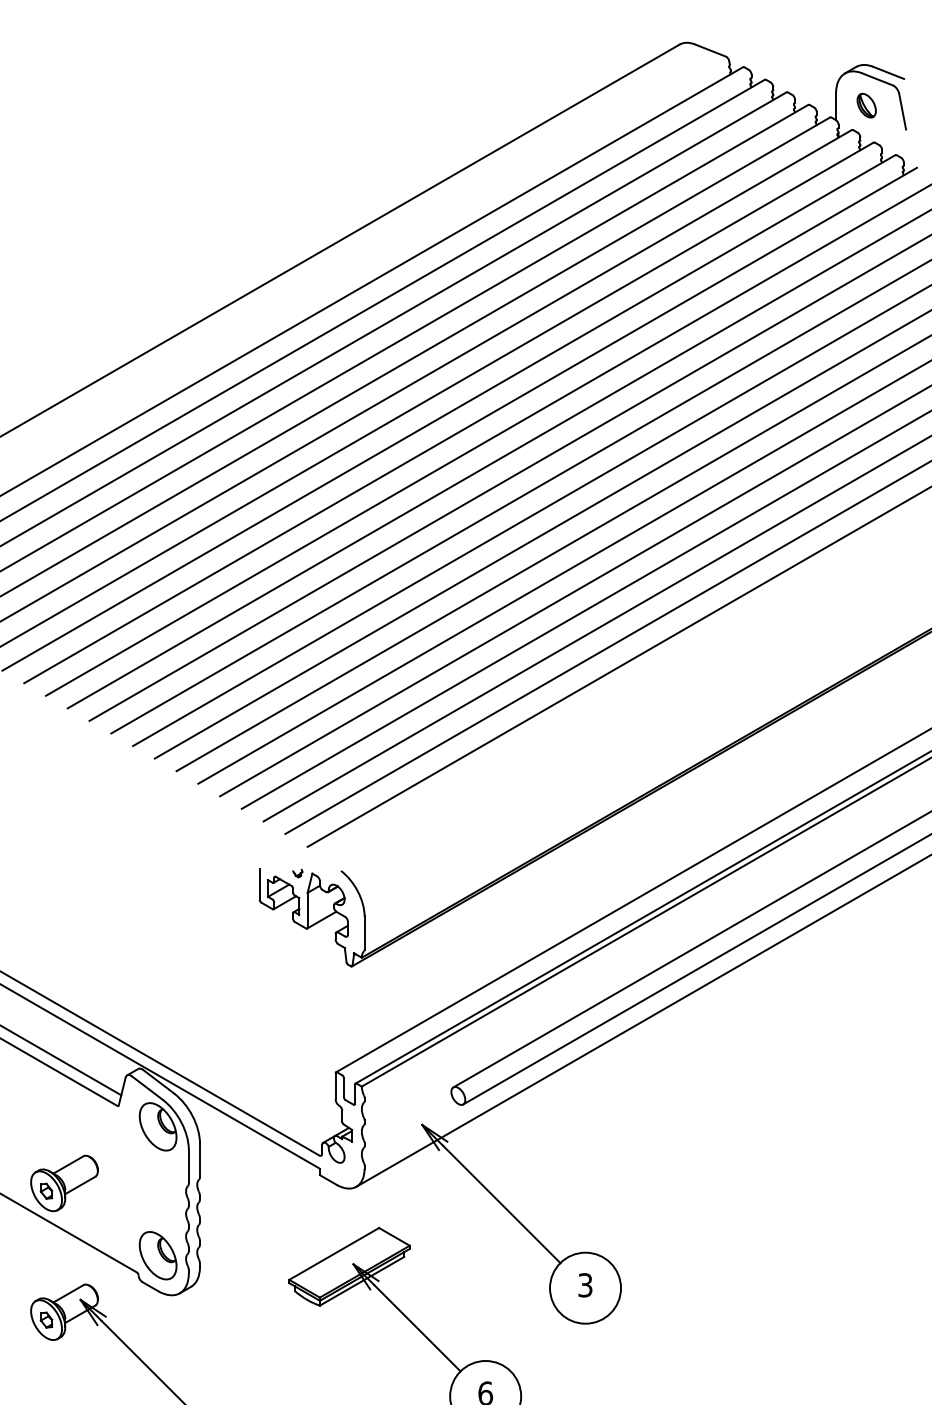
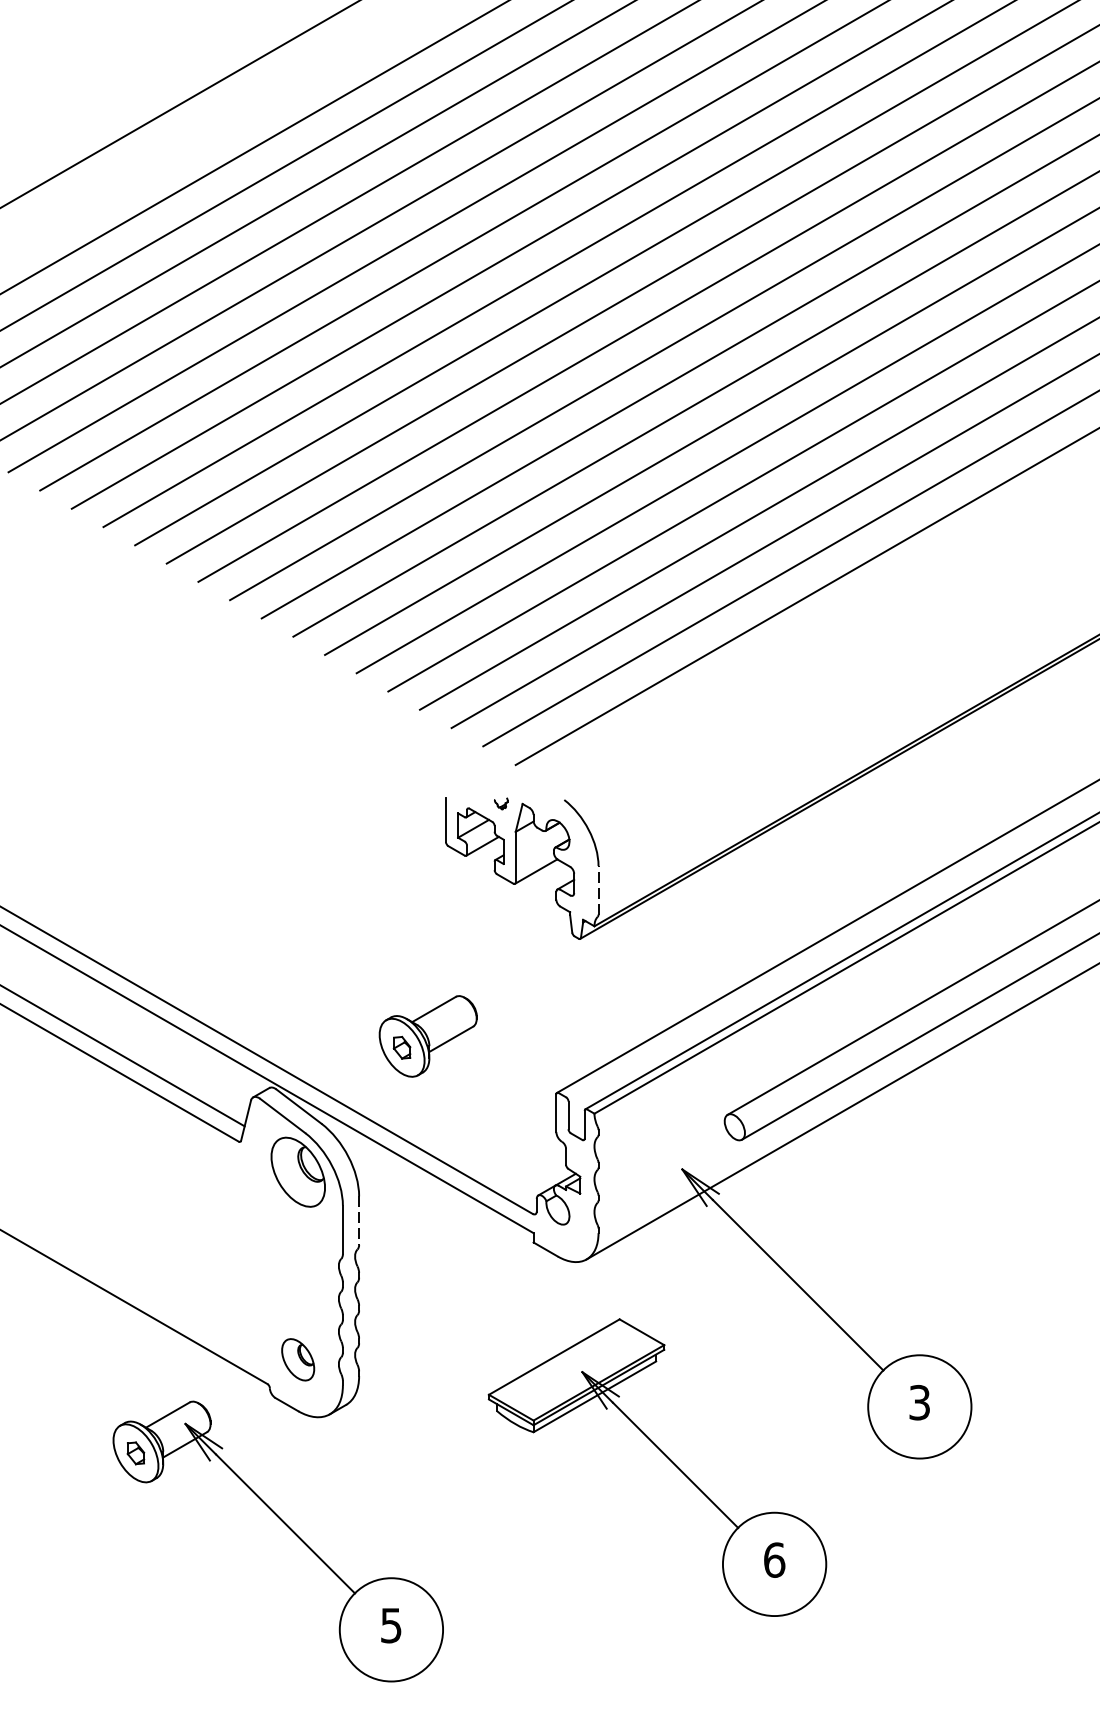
line: (364, 933) -> (598, 891), solid -> dashed
line: (200, 1160) -> (359, 1221), solid -> dashed
part: (64, 1183) -> (428, 1036), moved
part: (157, 1255) -> (297, 1359), size x0.6

